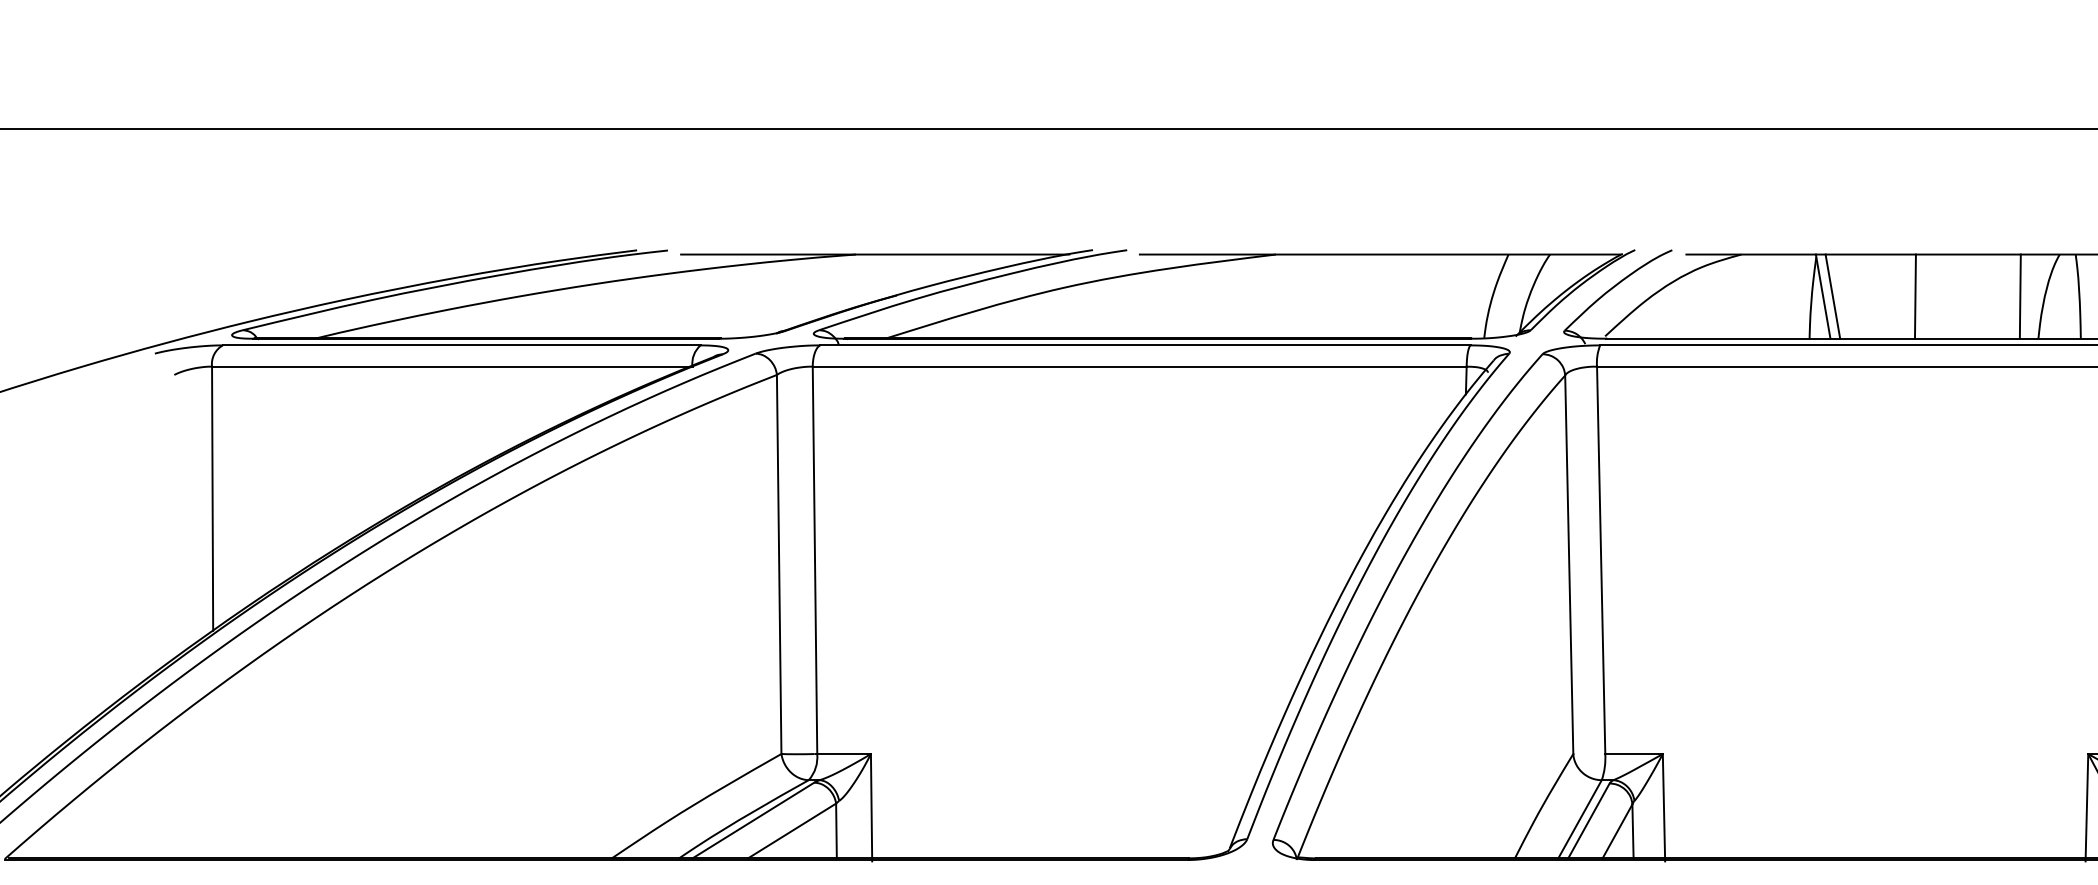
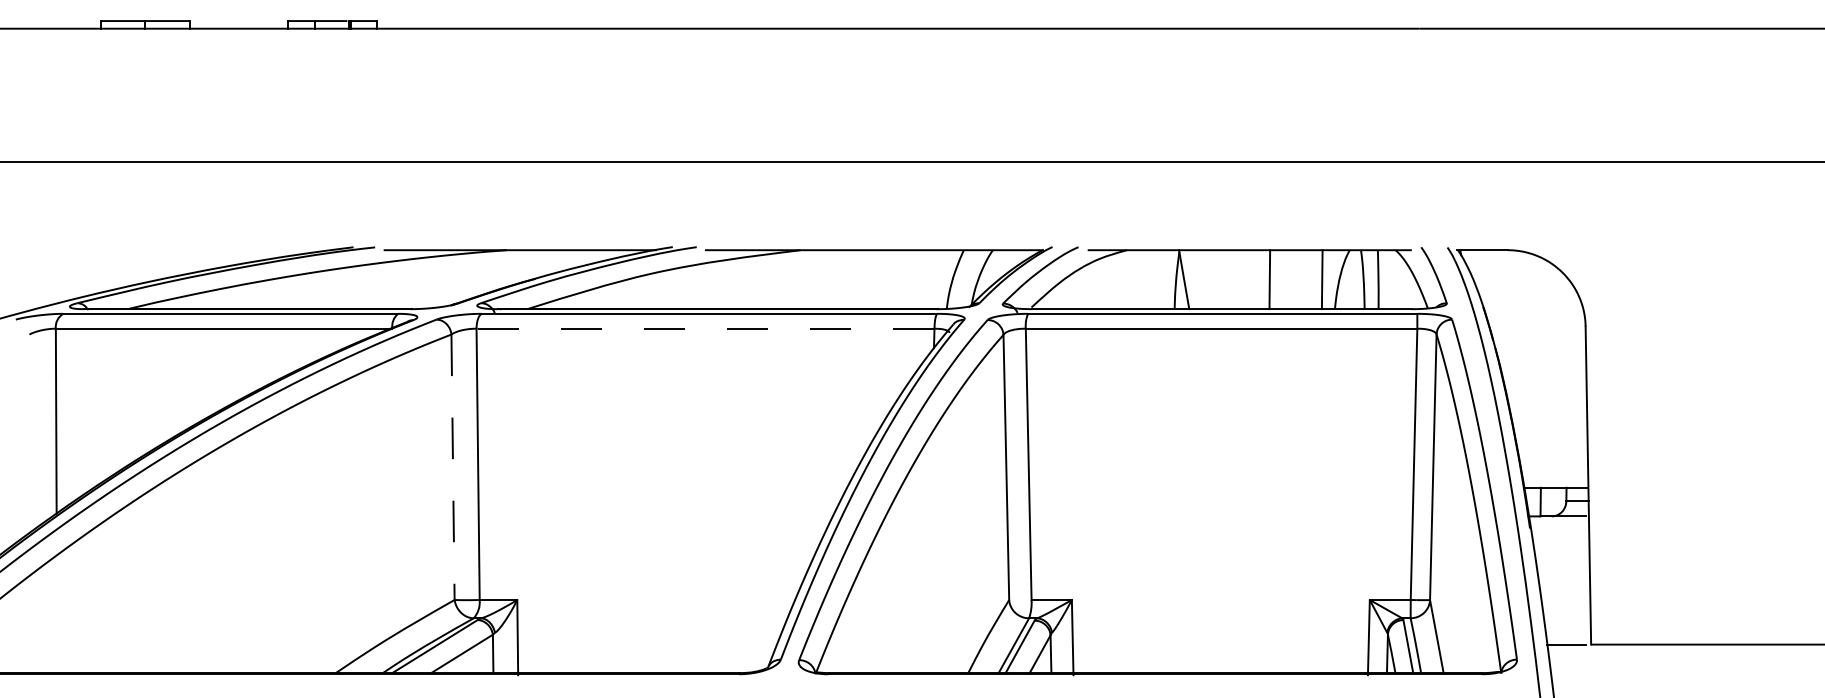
line: (1832, 296) -> (1190, 279), removed
line: (1915, 296) -> (1269, 279), moved
line: (1139, 366) -> (705, 328), solid -> dashed
line: (779, 564) -> (453, 467), solid -> dashed

